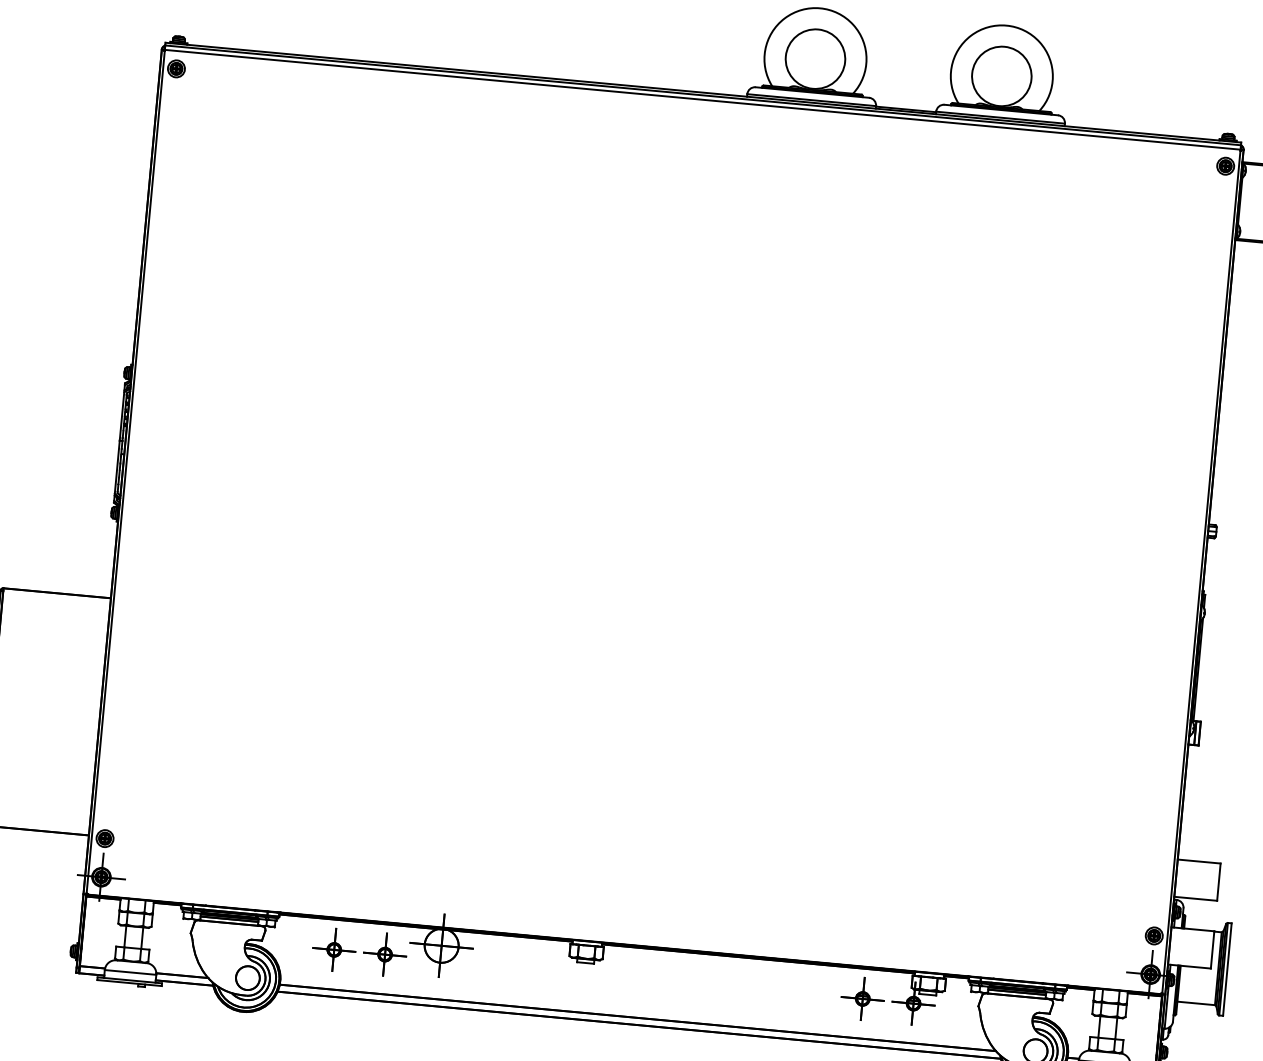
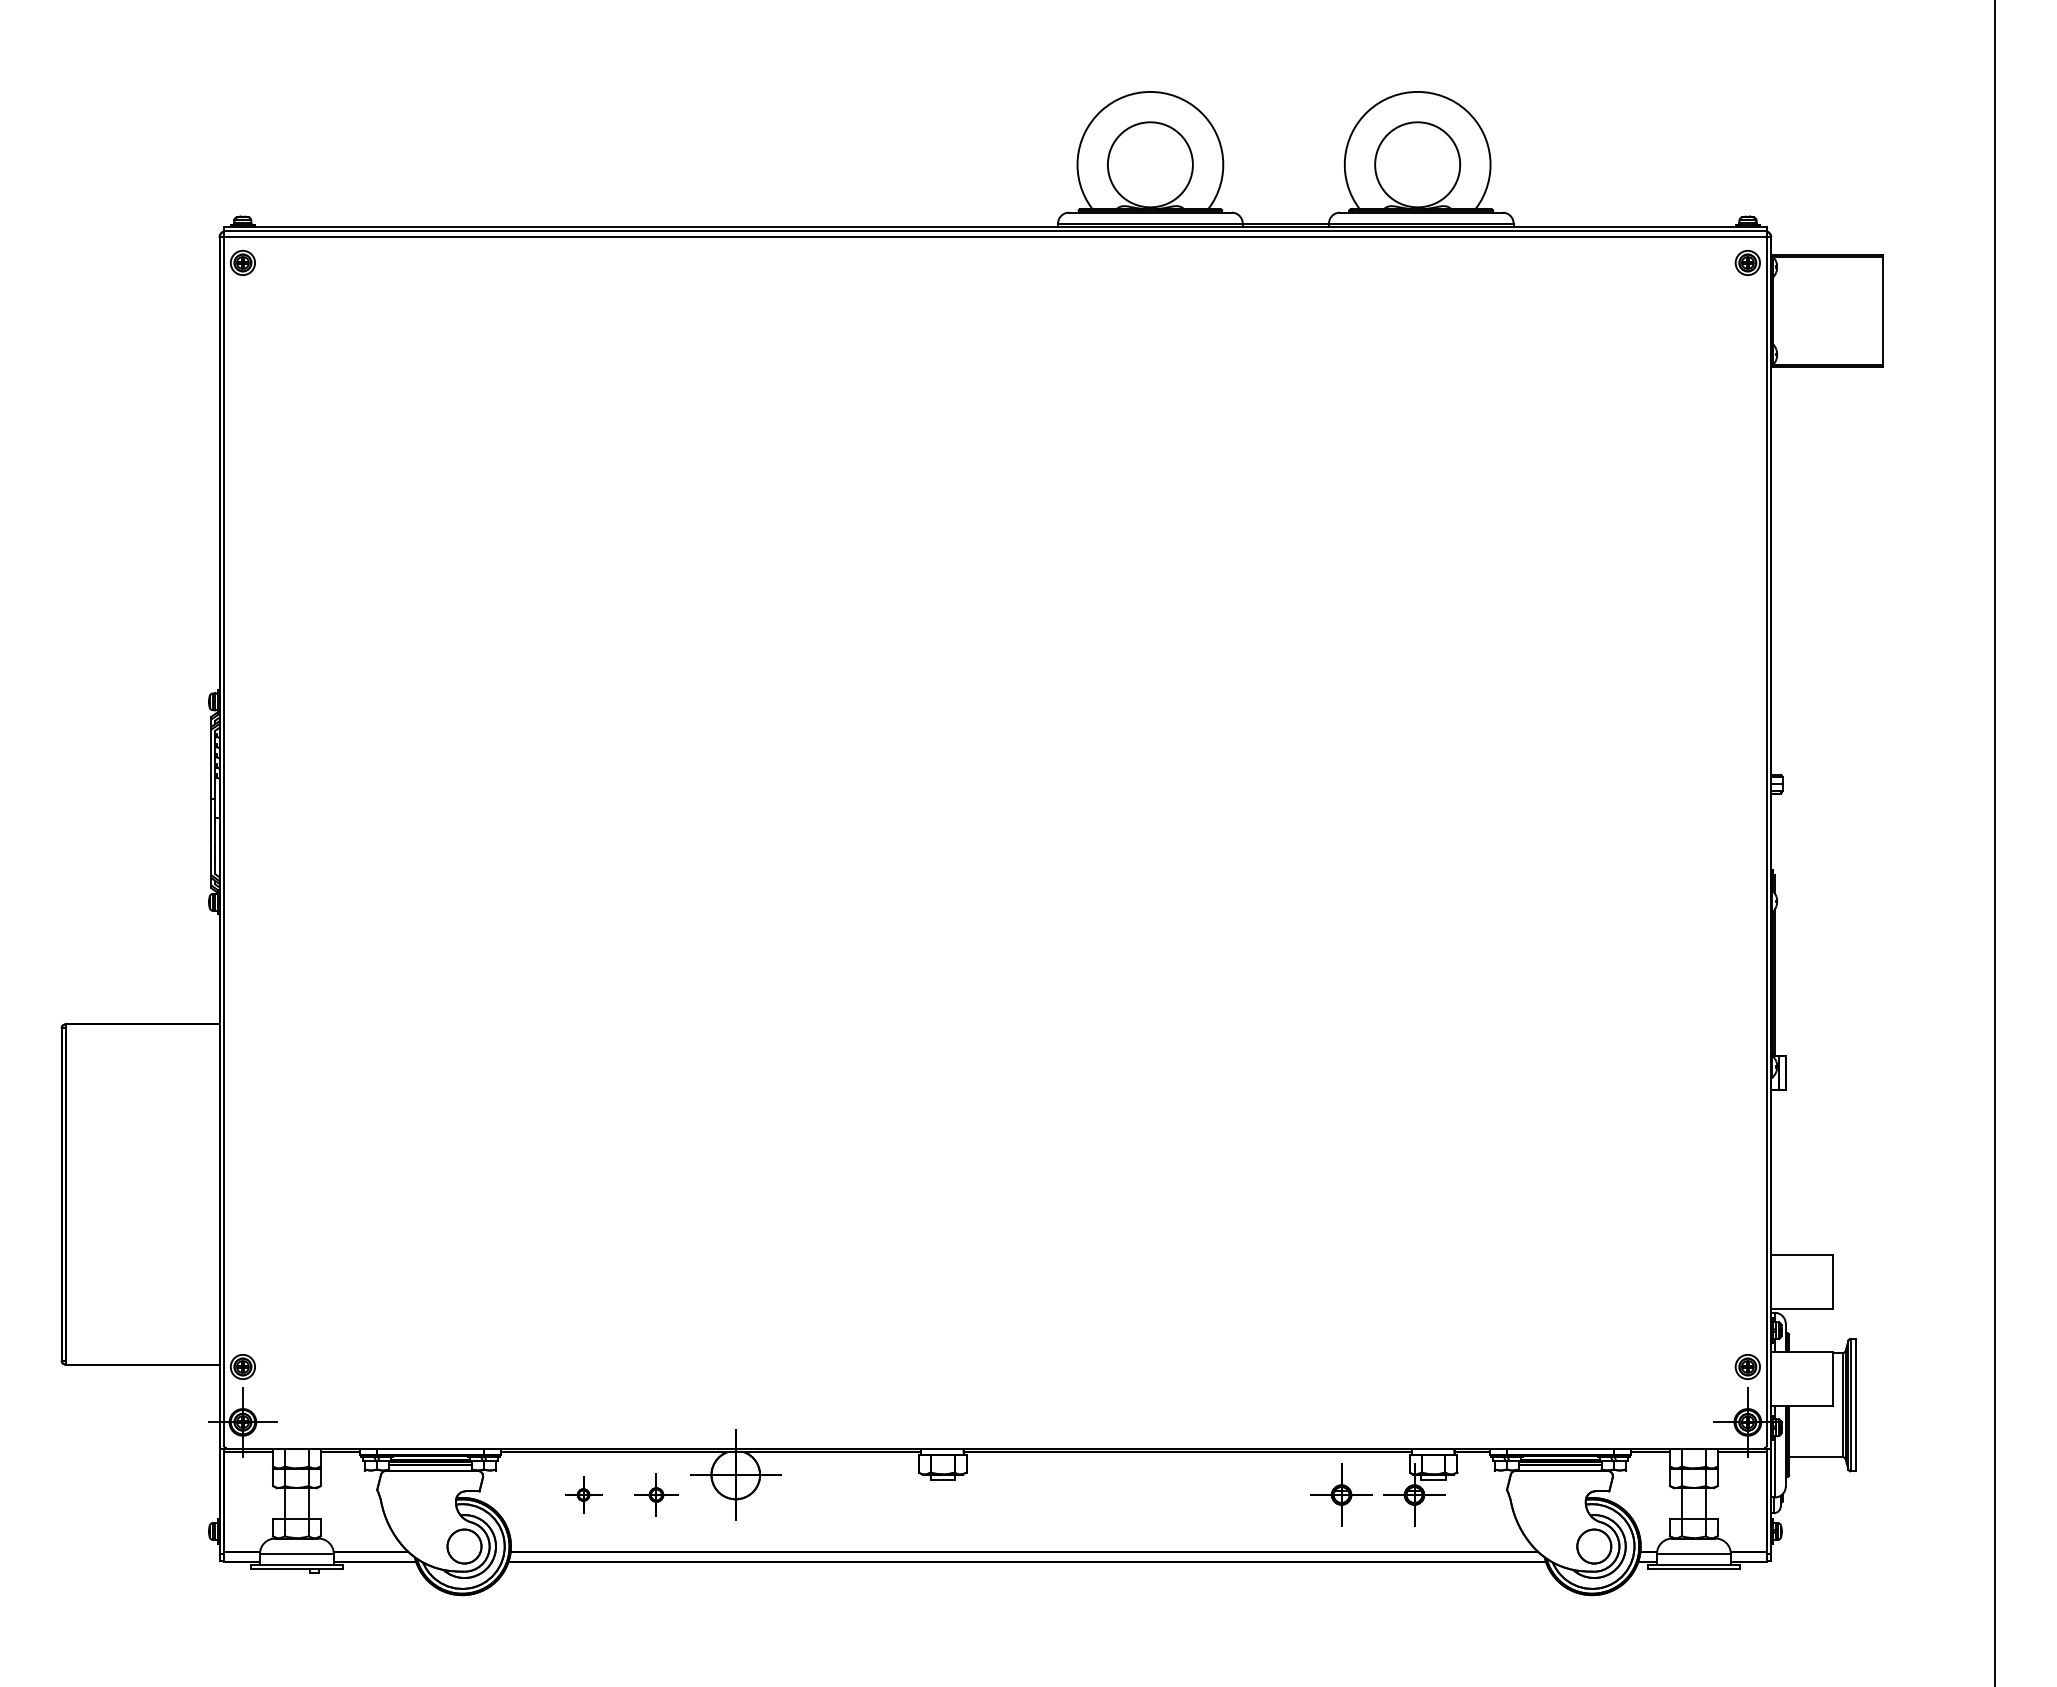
part: (334, 949) -> (583, 1494), size x0.6
part: (385, 954) -> (656, 1494), size x0.7

